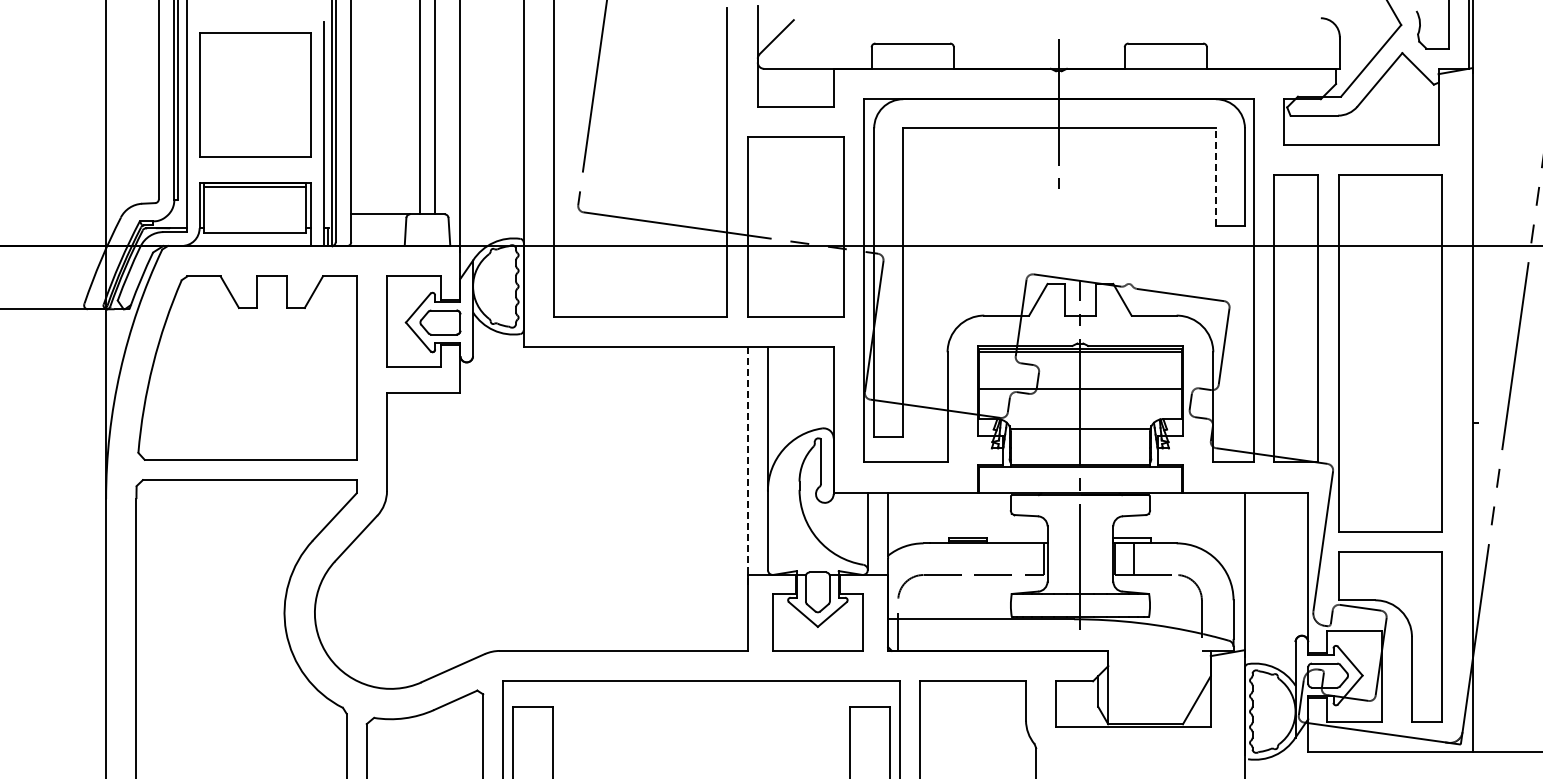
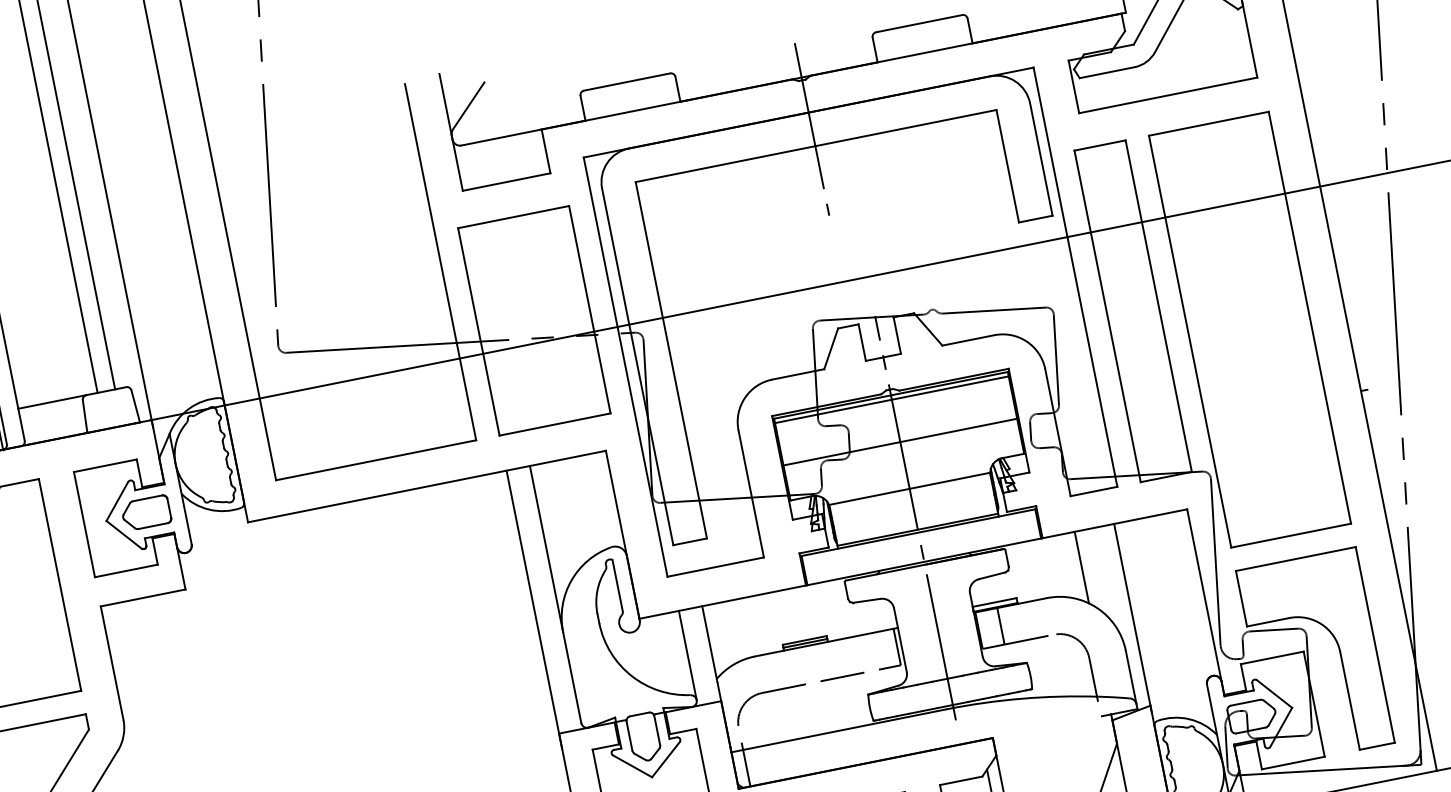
line: (1215, 177) -> (1007, 166), dashed -> solid
line: (747, 467) -> (534, 609), dashed -> solid
line: (1210, 523) -> (1081, 567), added

